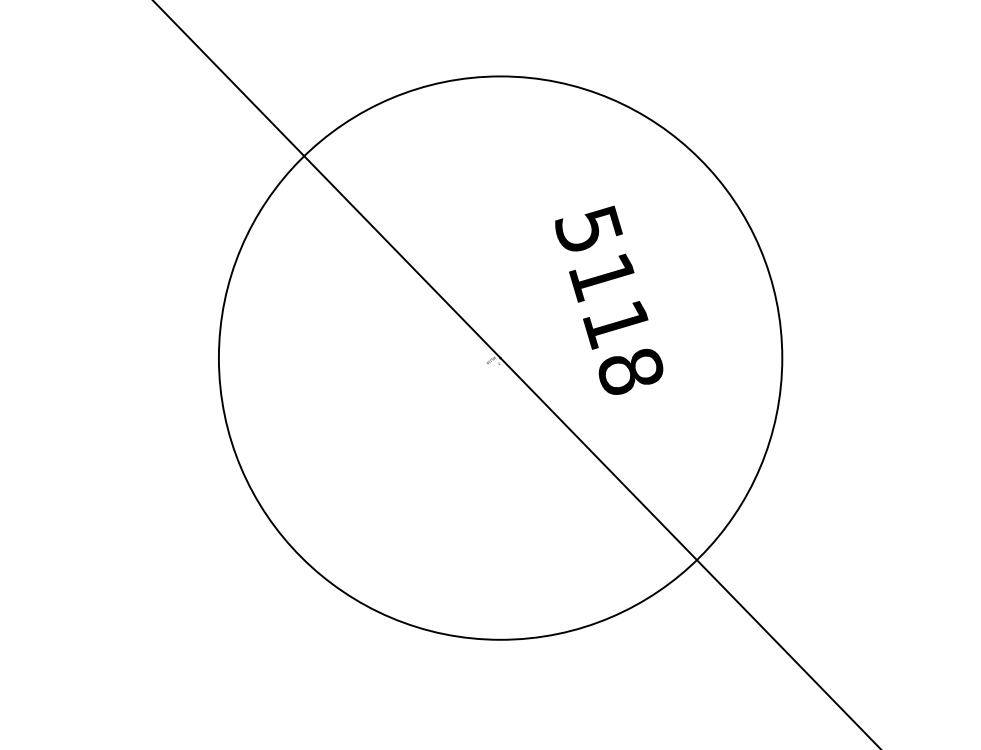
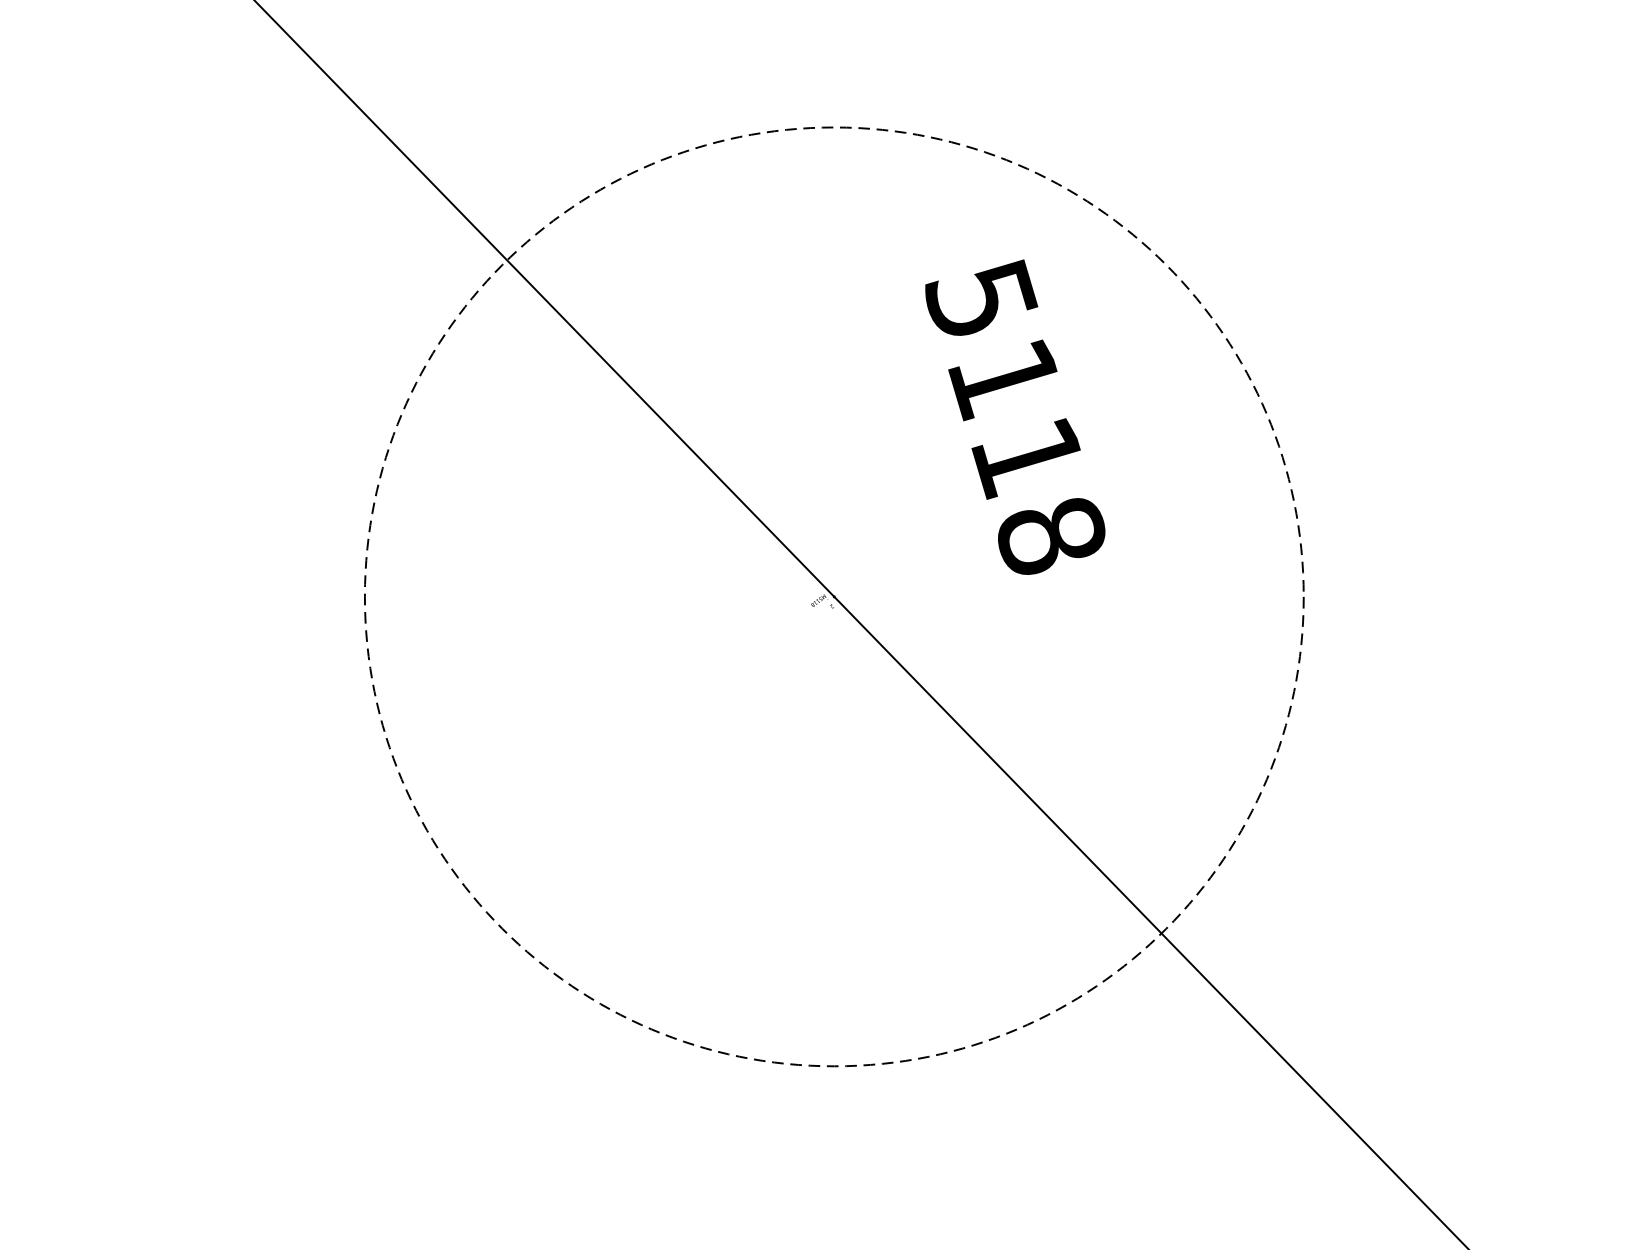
text: (609, 299) -> (1015, 415), moved
circle: (500, 357) -> (834, 595), solid -> dashed

